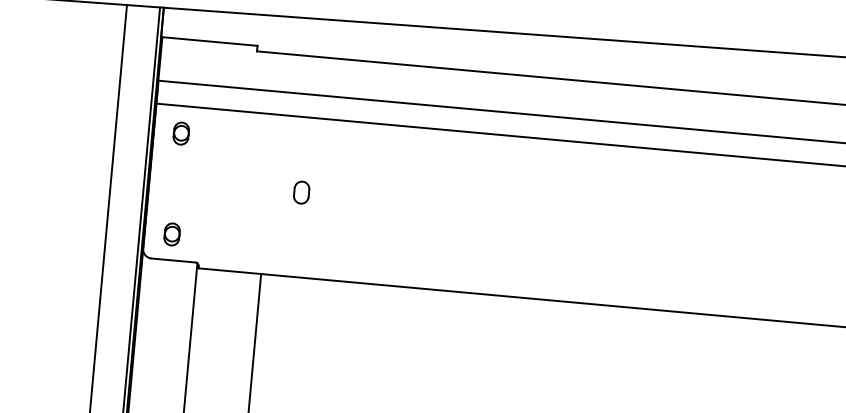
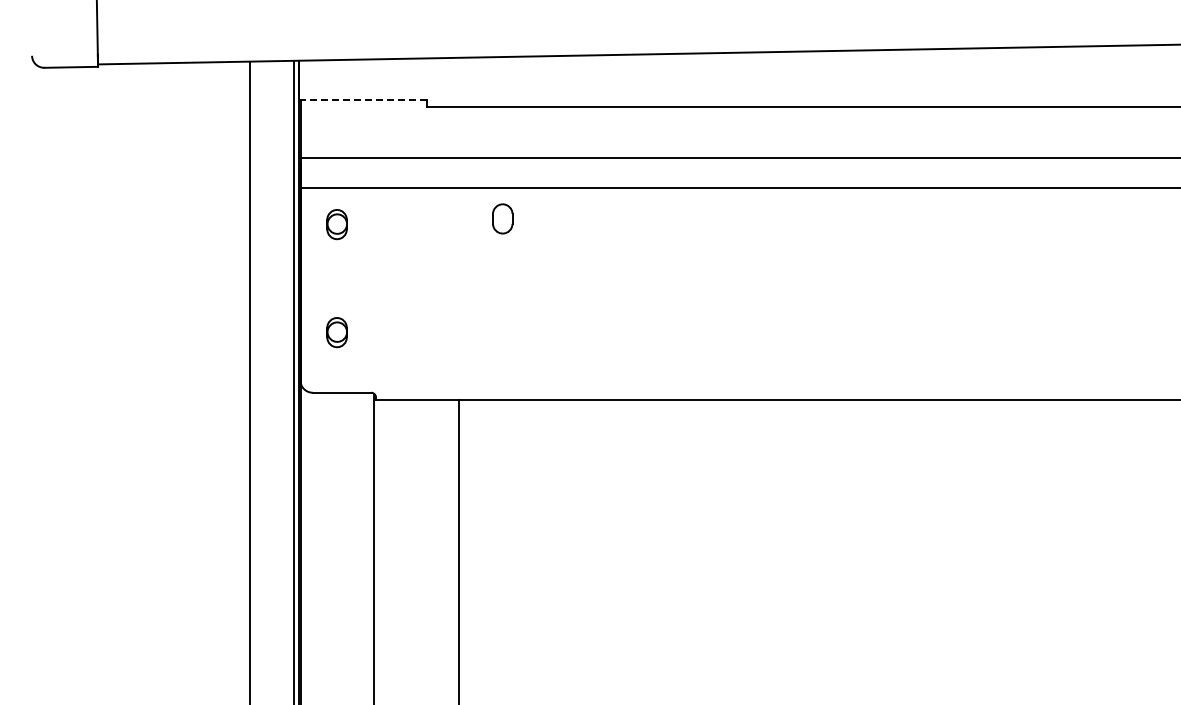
line: (209, 41) -> (363, 99), solid -> dashed
part: (301, 192) -> (502, 218), moved
part: (171, 234) -> (336, 332), moved

